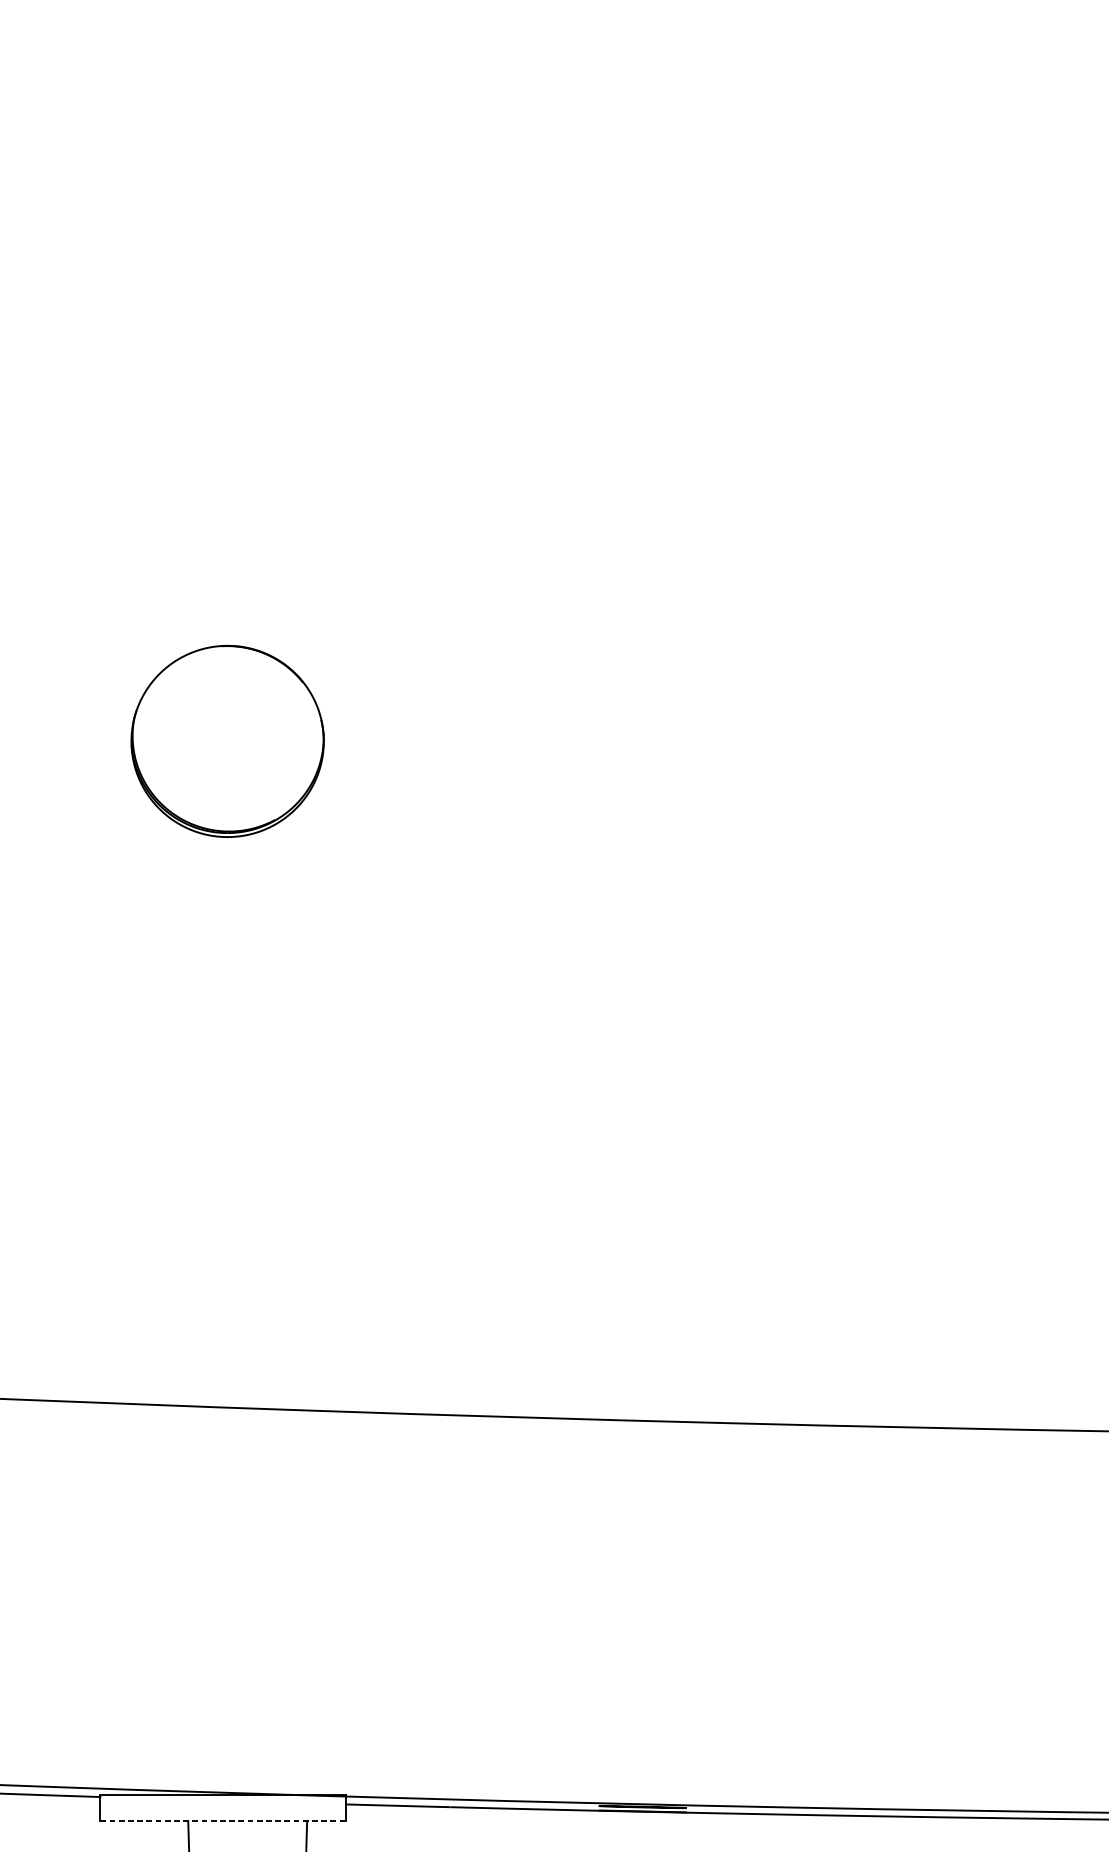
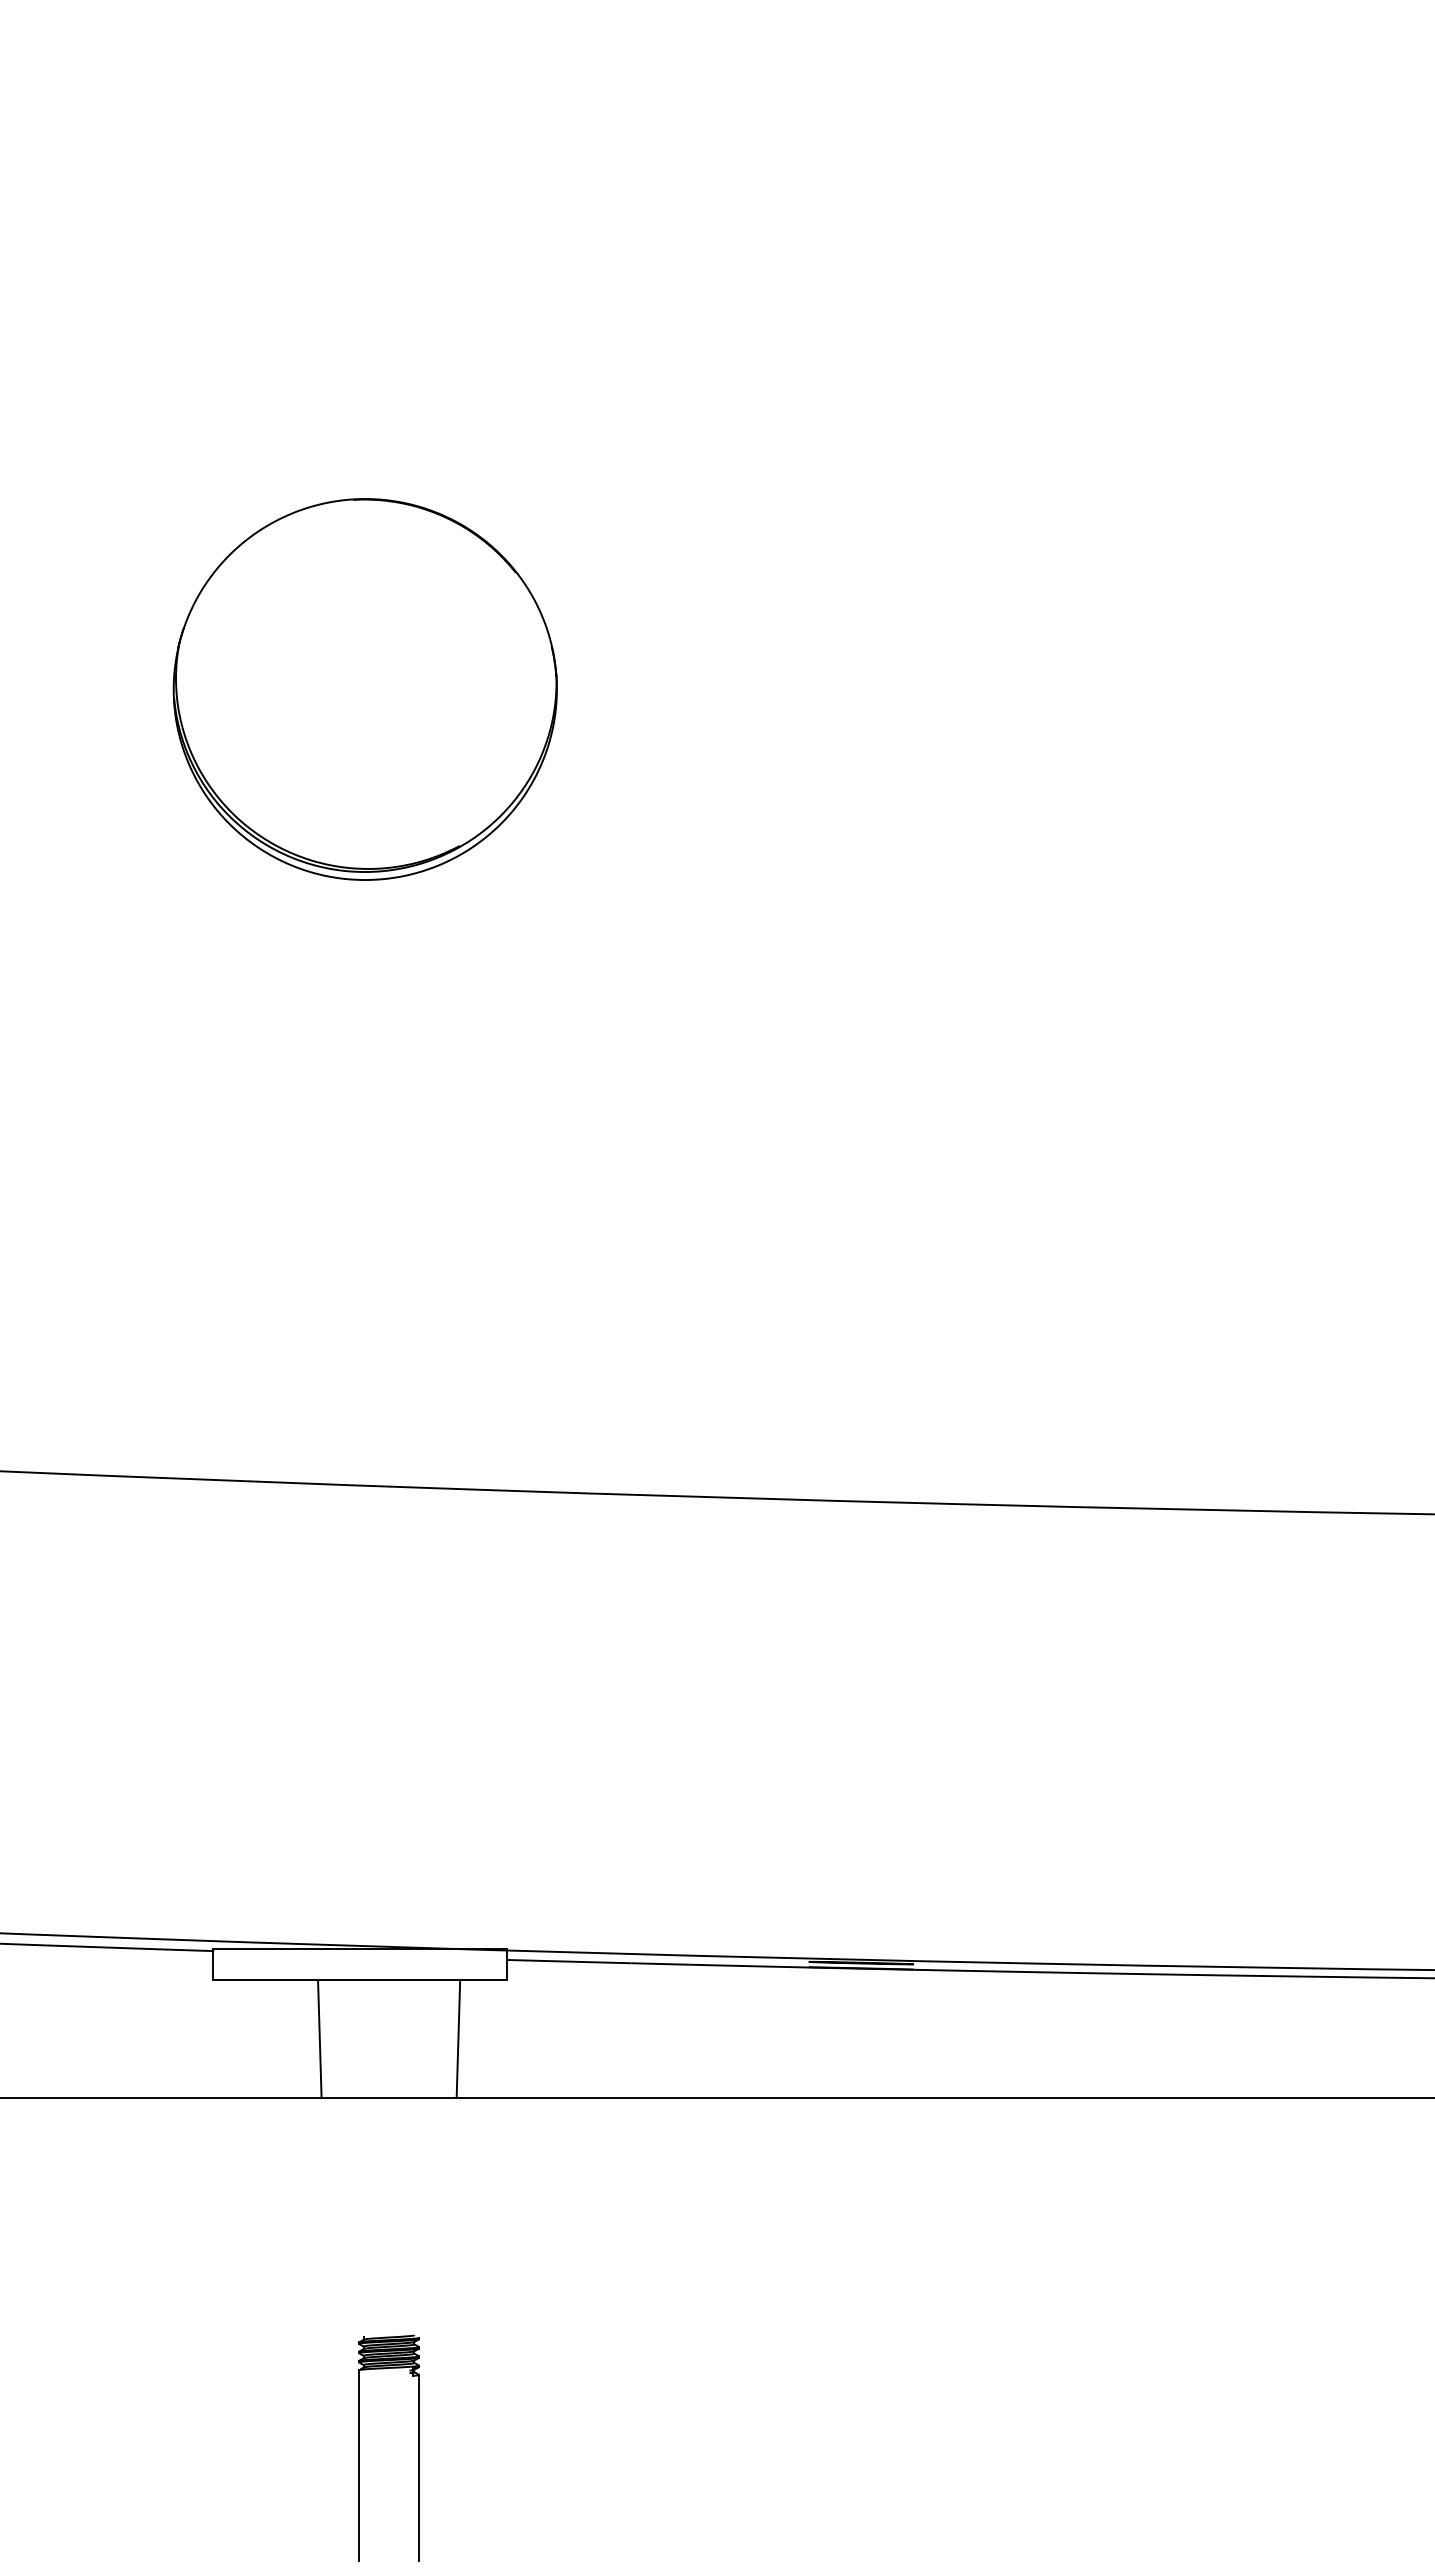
part: (227, 741) -> (364, 689), size x1.67
line: (222, 1821) -> (359, 1980), dashed -> solid

